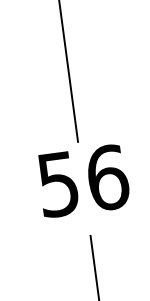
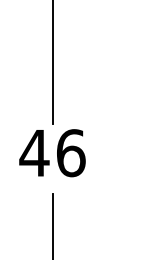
text: (58, 184) -> (34, 153), 56 -> 46

